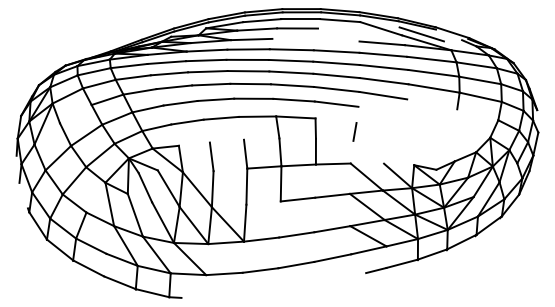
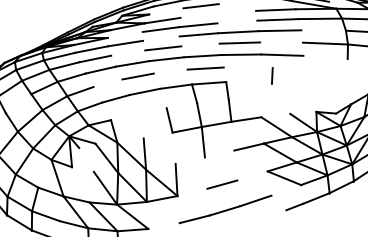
line: (257, 29) -> (166, 11), removed
line: (206, 50) -> (124, 34), removed
line: (336, 51) -> (237, 21), removed
line: (247, 59) -> (161, 38), removed
line: (207, 71) -> (127, 52), removed
line: (291, 72) -> (200, 44), removed
line: (433, 72) -> (323, 29), removed
line: (383, 81) -> (281, 42), removed
line: (253, 98) -> (170, 71), removed
line: (180, 102) -> (107, 82), removed
line: (336, 103) -> (242, 66), removed
line: (354, 131) -> (271, 75), moved
line: (211, 156) -> (140, 125), removed
line: (246, 186) -> (173, 148), removed
line: (145, 187) -> (86, 159), removed
line: (297, 199) -> (219, 153), removed
line: (134, 214) -> (79, 184), removed
line: (332, 229) -> (252, 176), removed
line: (261, 239) -> (192, 192), removed
line: (368, 250) -> (285, 190), removed
line: (224, 273) -> (164, 225), removed

